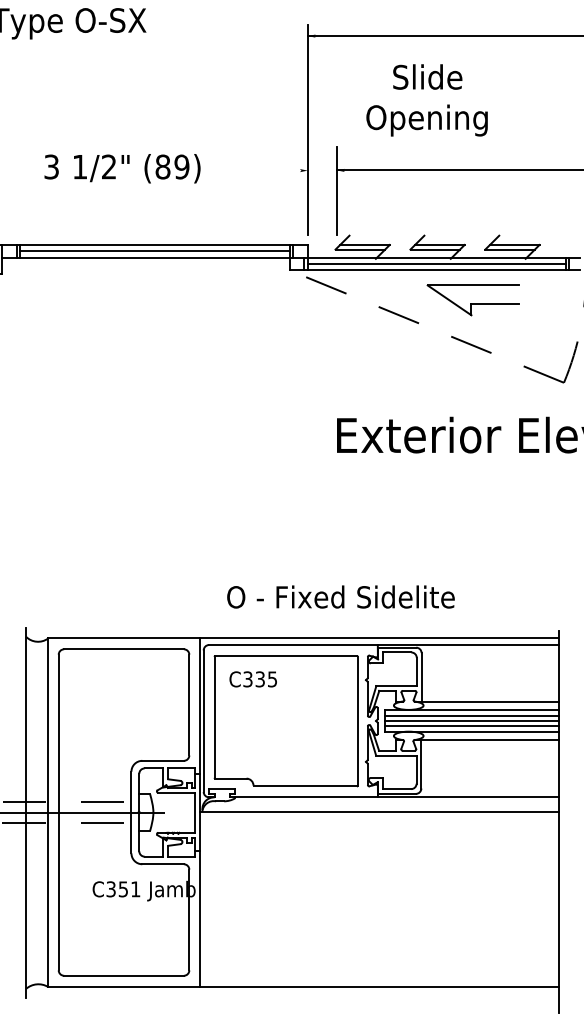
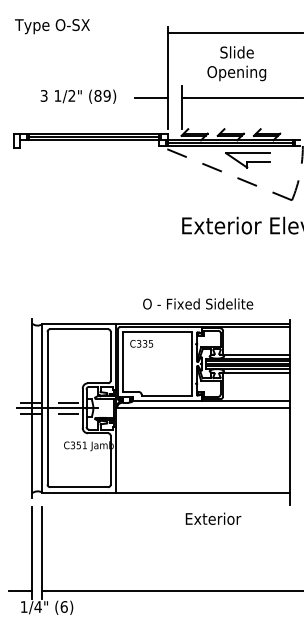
text: (426, 99) -> (236, 63), moved
line: (273, 170) -> (151, 97), added
text: (341, 596) -> (198, 303), moved

